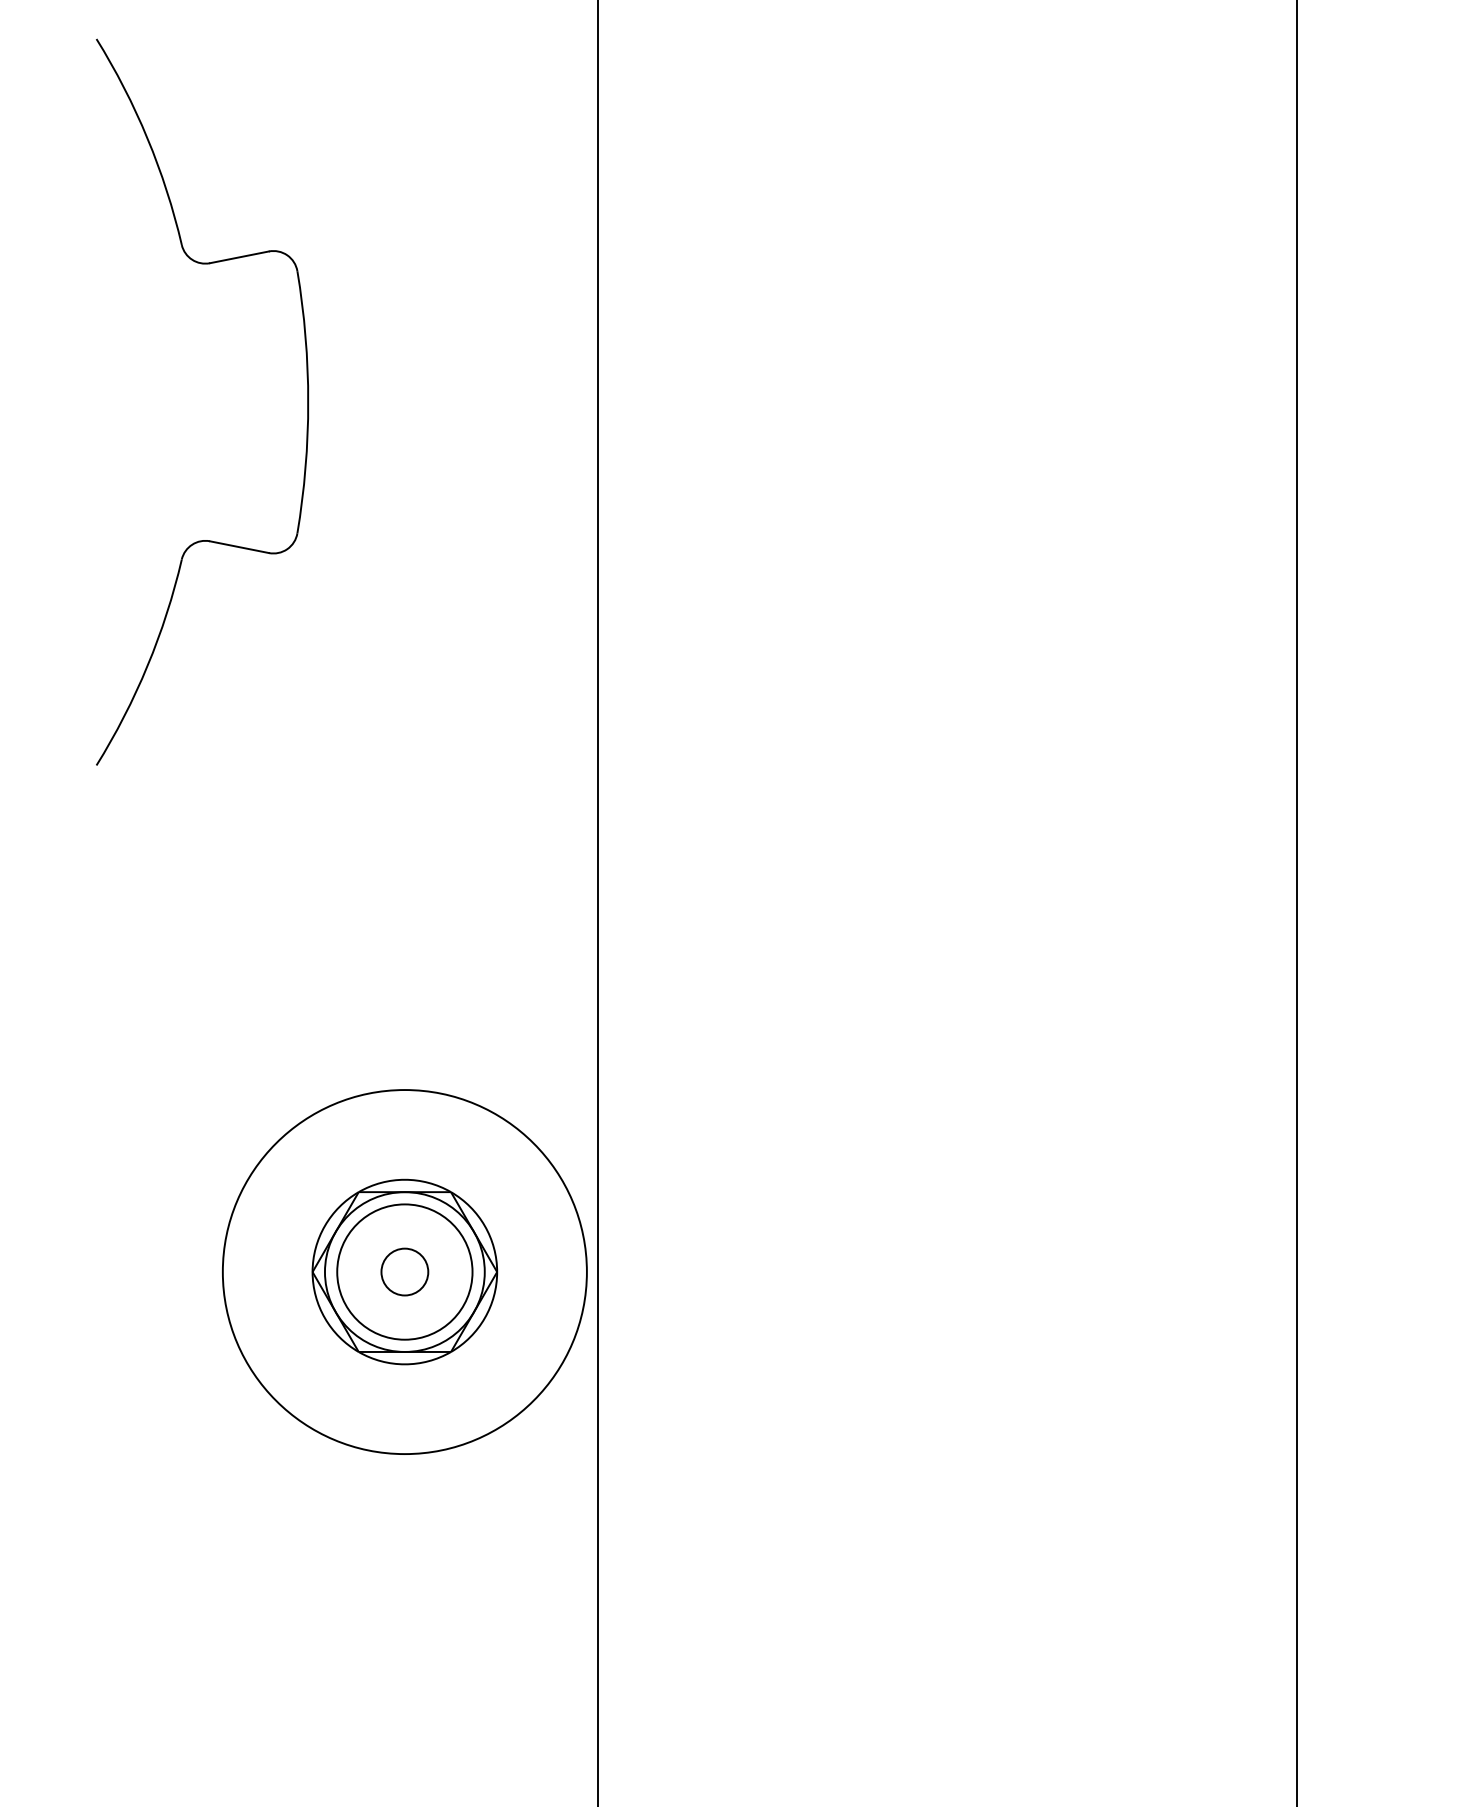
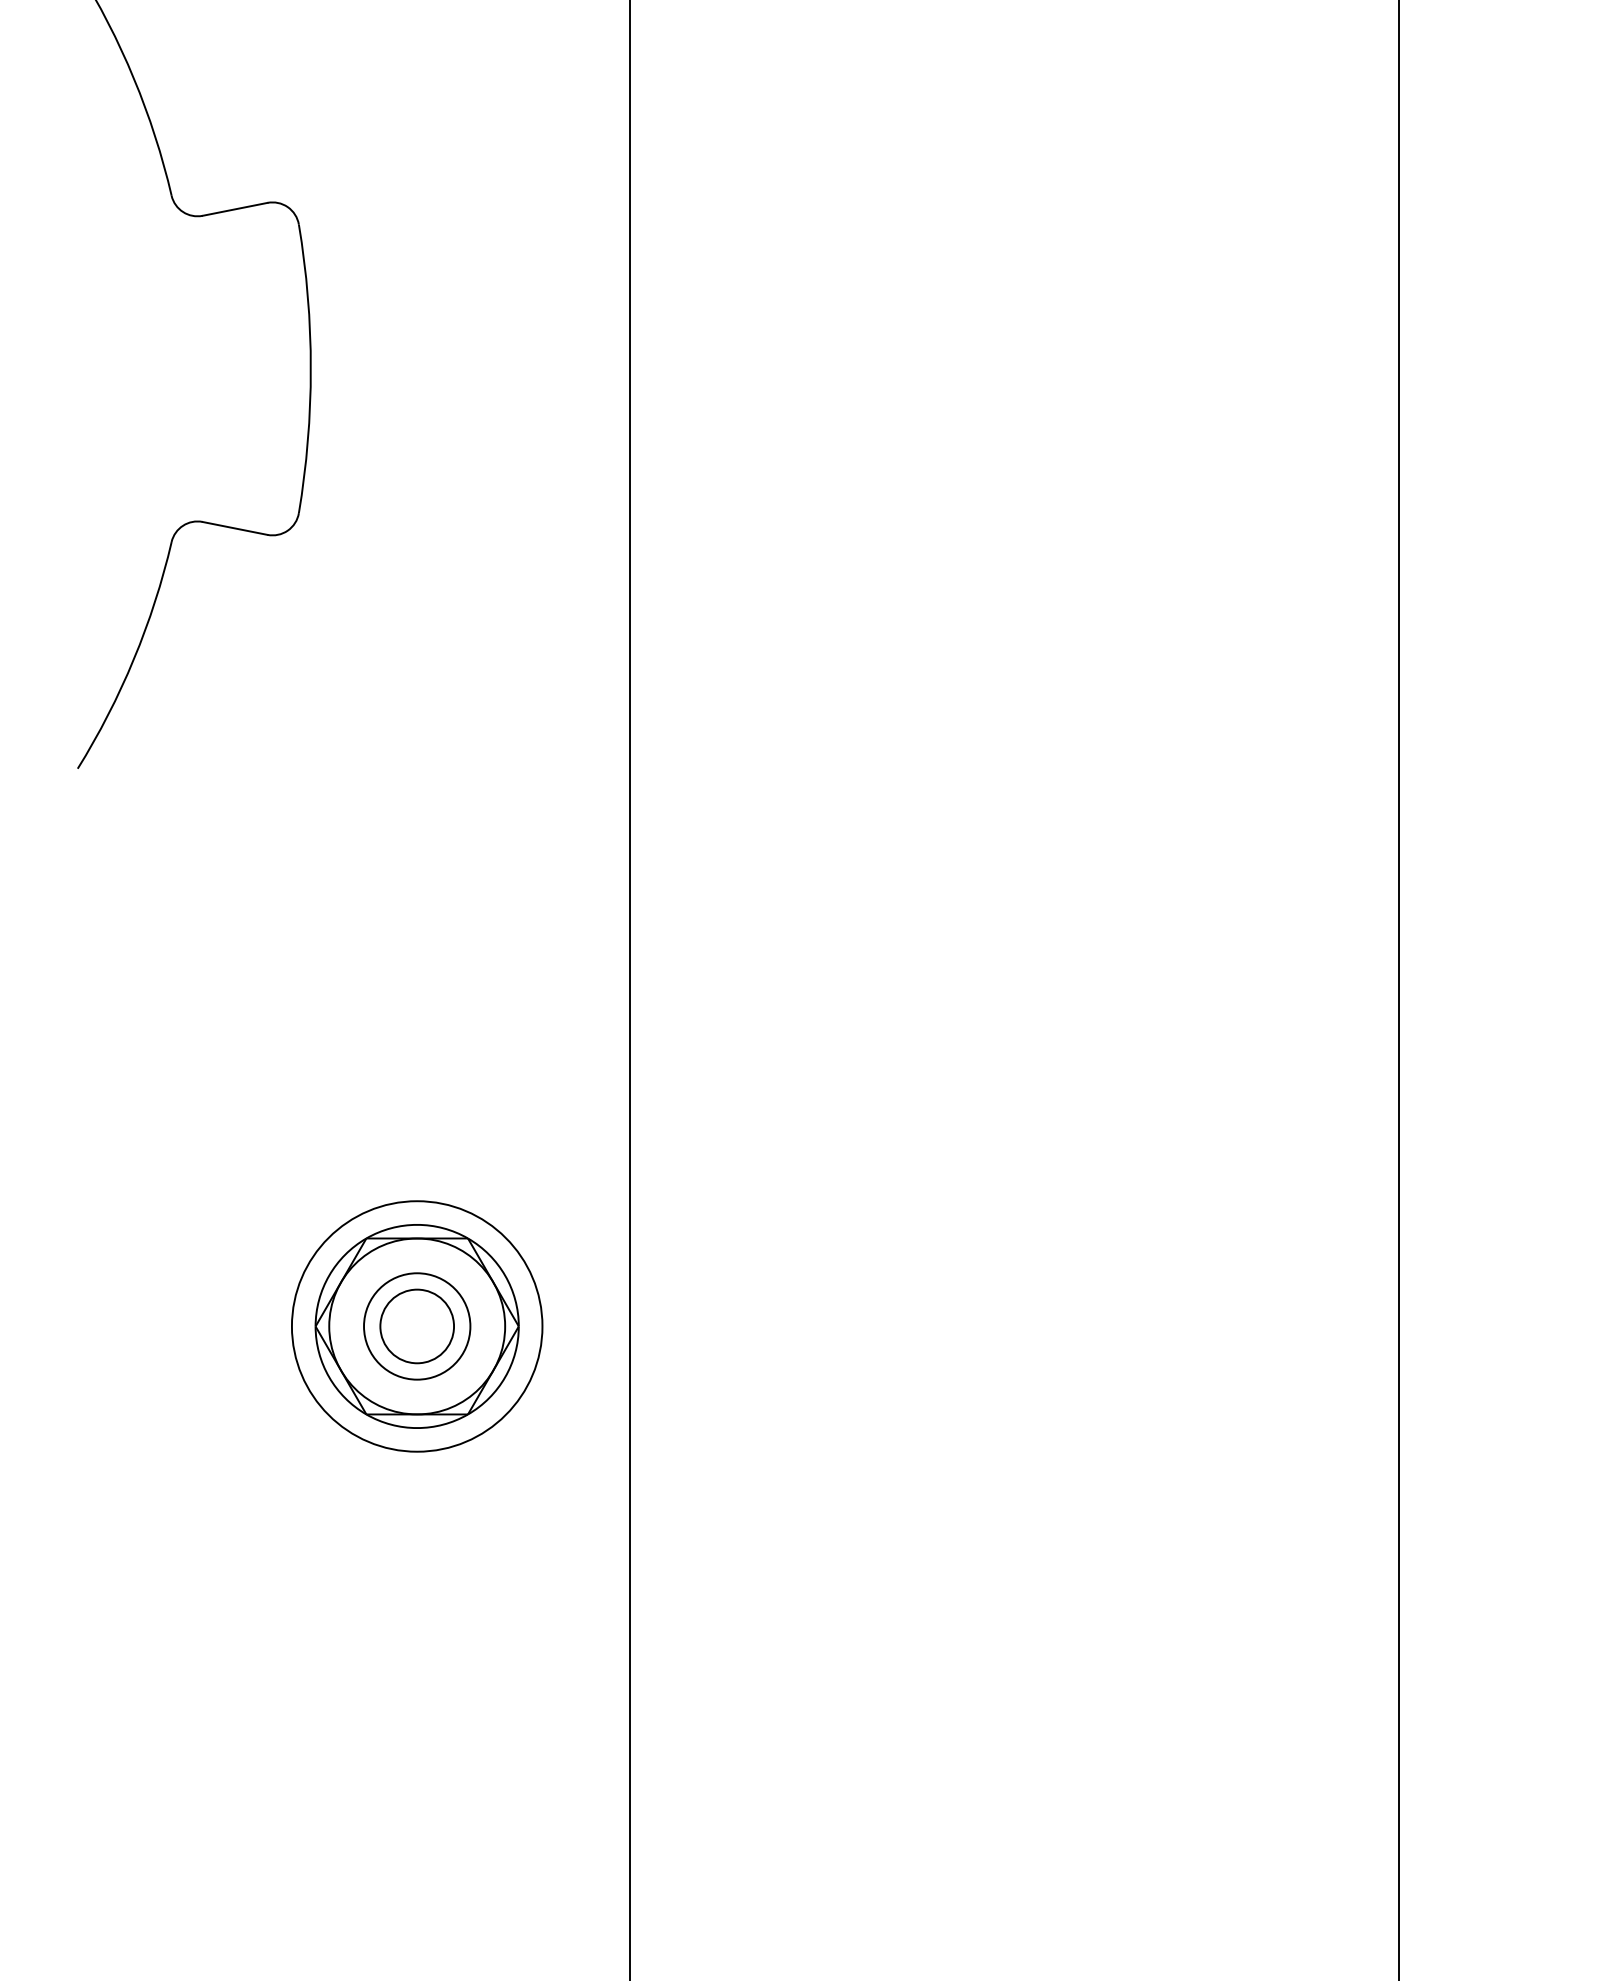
circle: (404, 1271) -> (416, 1325), size x0.62
circle: (404, 1271) -> (416, 1325), size x0.71
circle: (404, 1271) -> (416, 1325), size x1.43

